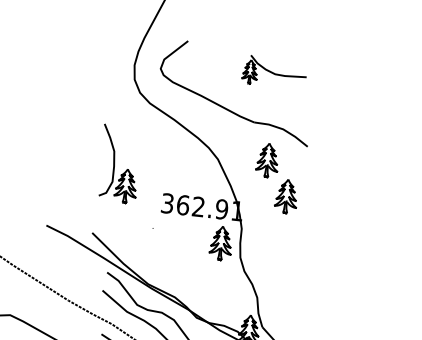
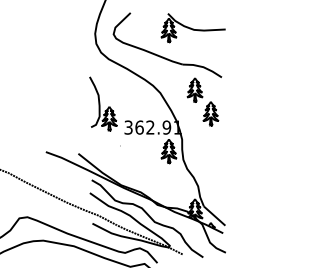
part: (273, 72) -> (192, 28), size x1.43
part: (120, 163) -> (103, 103), moved

